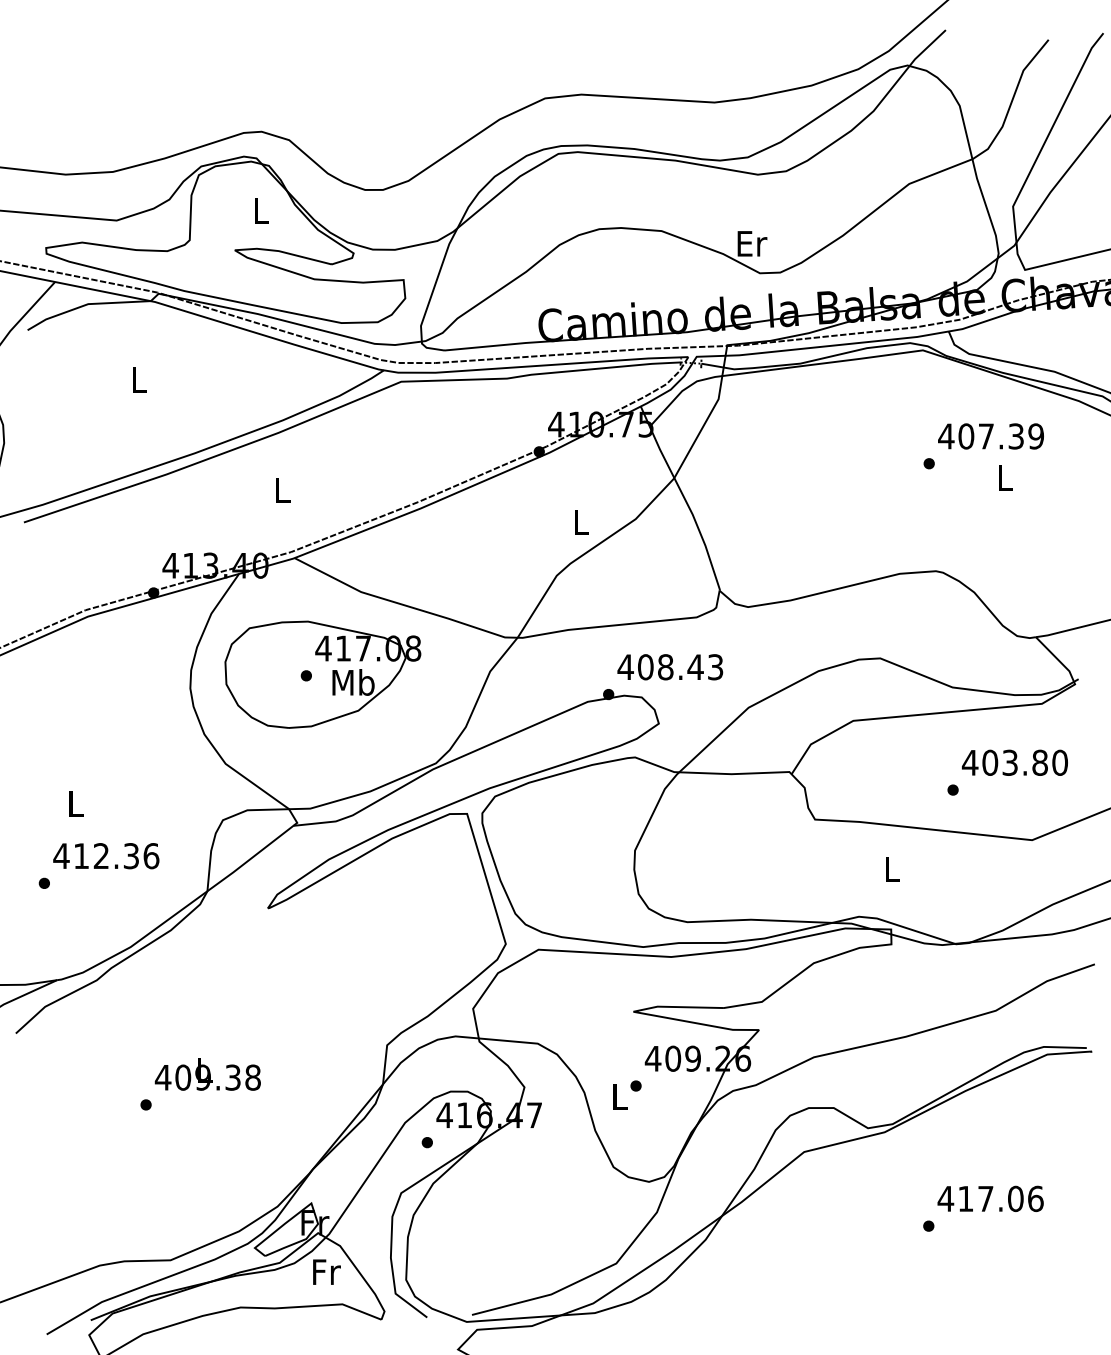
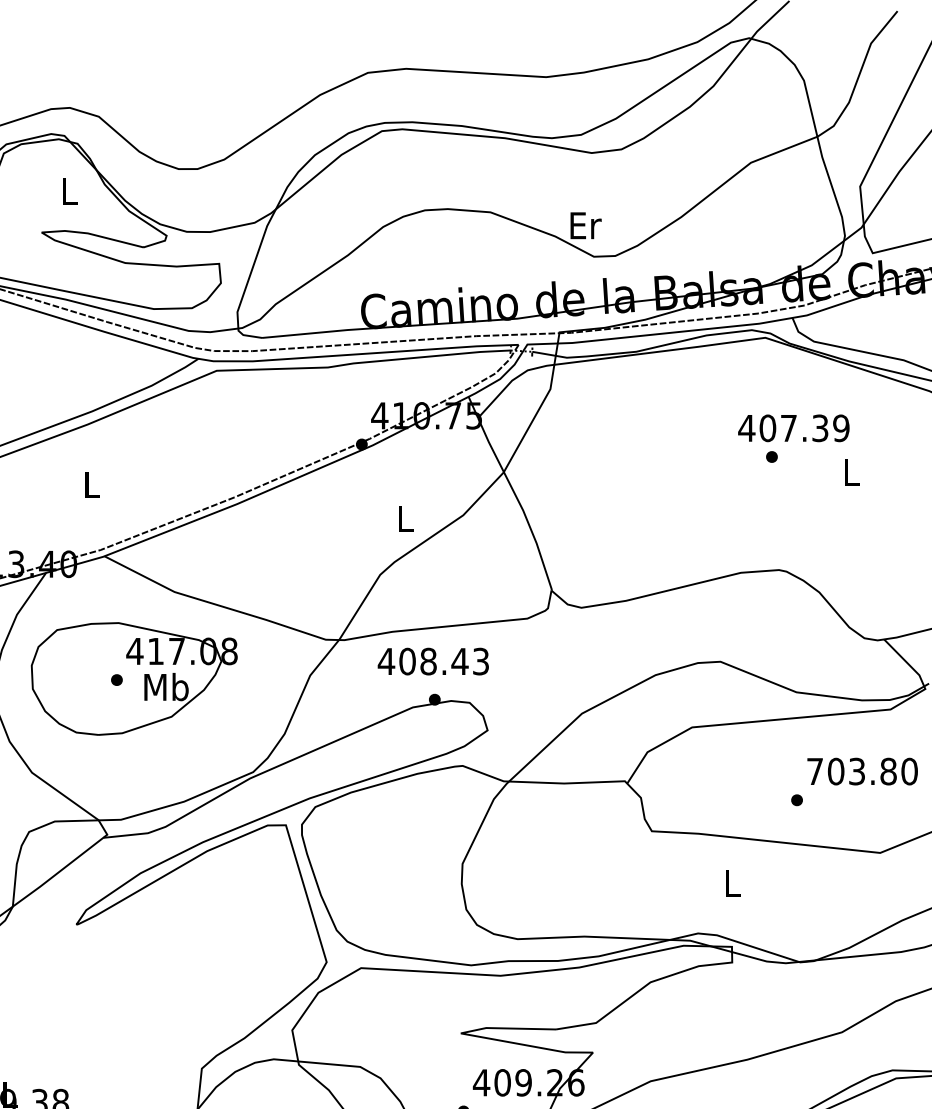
text: (990, 436) -> (793, 428), moved
text: (670, 667) -> (433, 661), moved
text: (969, 762) -> (814, 771), 403.80 -> 703.80

